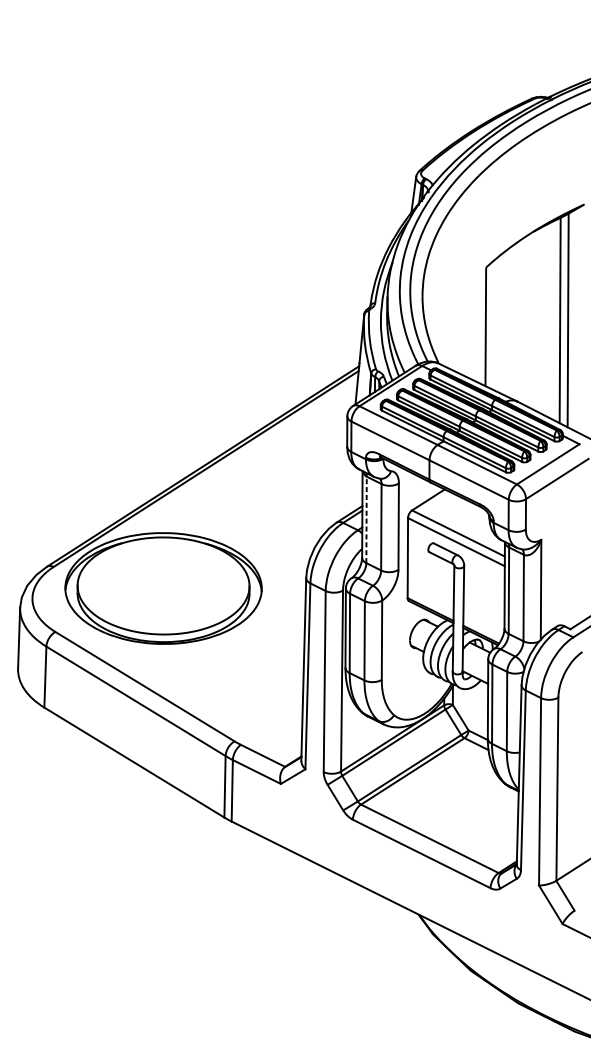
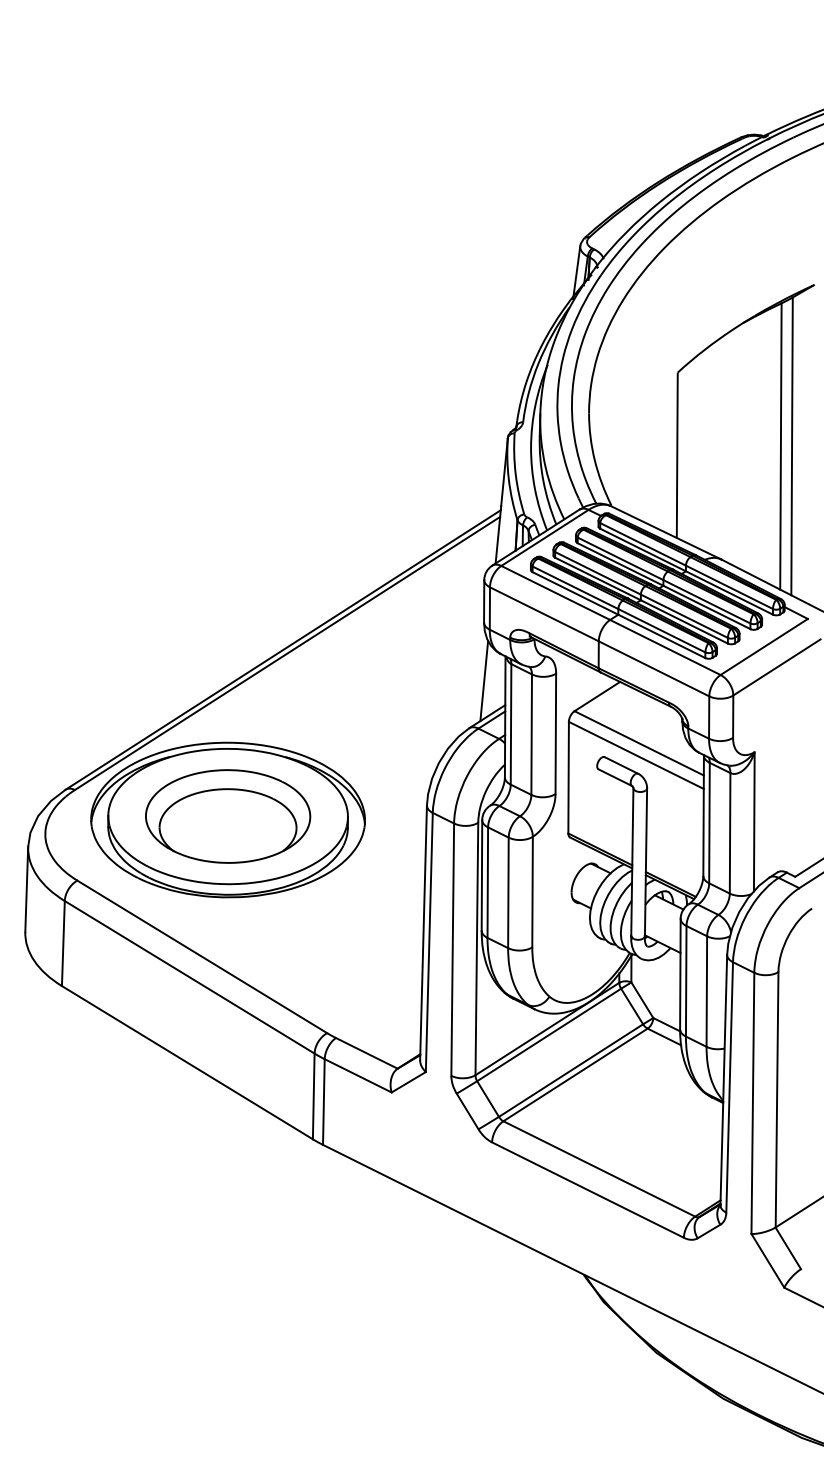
line: (347, 488) -> (484, 680), added
line: (366, 519) -> (511, 723), dashed -> solid
part: (163, 585) -> (228, 816), added

